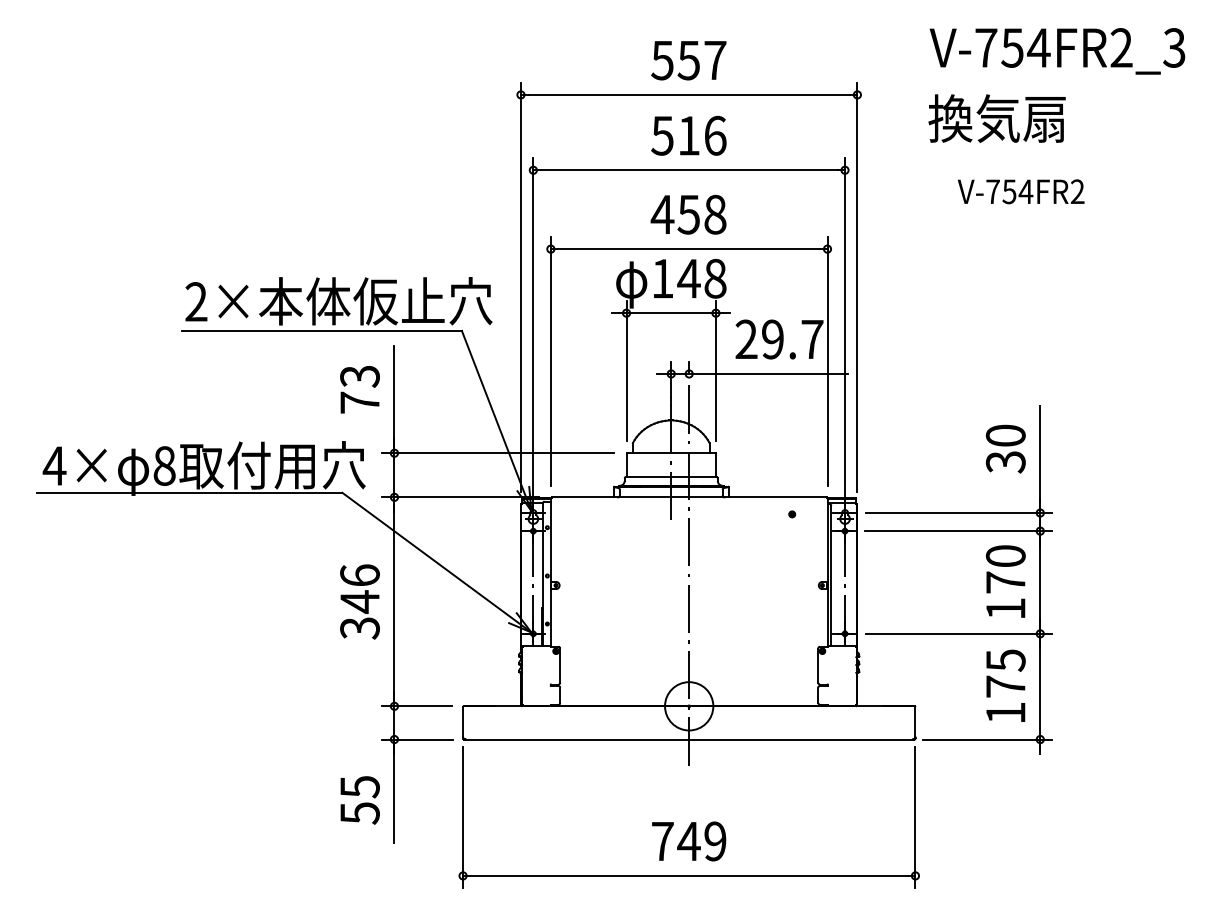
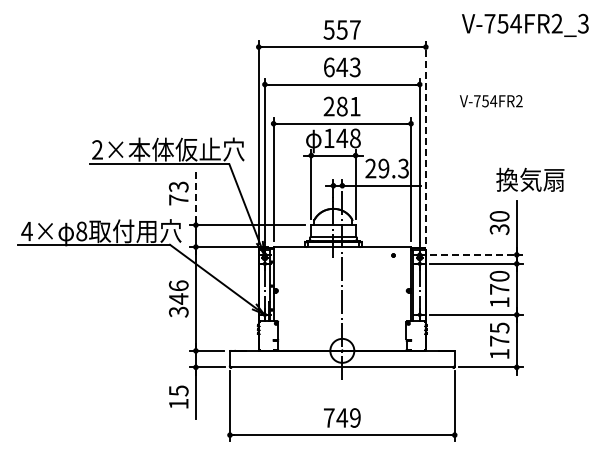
text: (997, 117) -> (530, 179), moved
text: (687, 135) -> (341, 67), 516 -> 643
text: (1021, 192) -> (491, 101), moved
text: (687, 214) -> (341, 106), 458 -> 281
line: (856, 286) -> (425, 142), solid -> dashed
text: (812, 339) -> (403, 168), 29.7 -> 29.3
line: (393, 399) -> (195, 198), solid -> dashed
line: (959, 512) -> (476, 254), solid -> dashed
text: (359, 812) -> (178, 403), 55 -> 15

